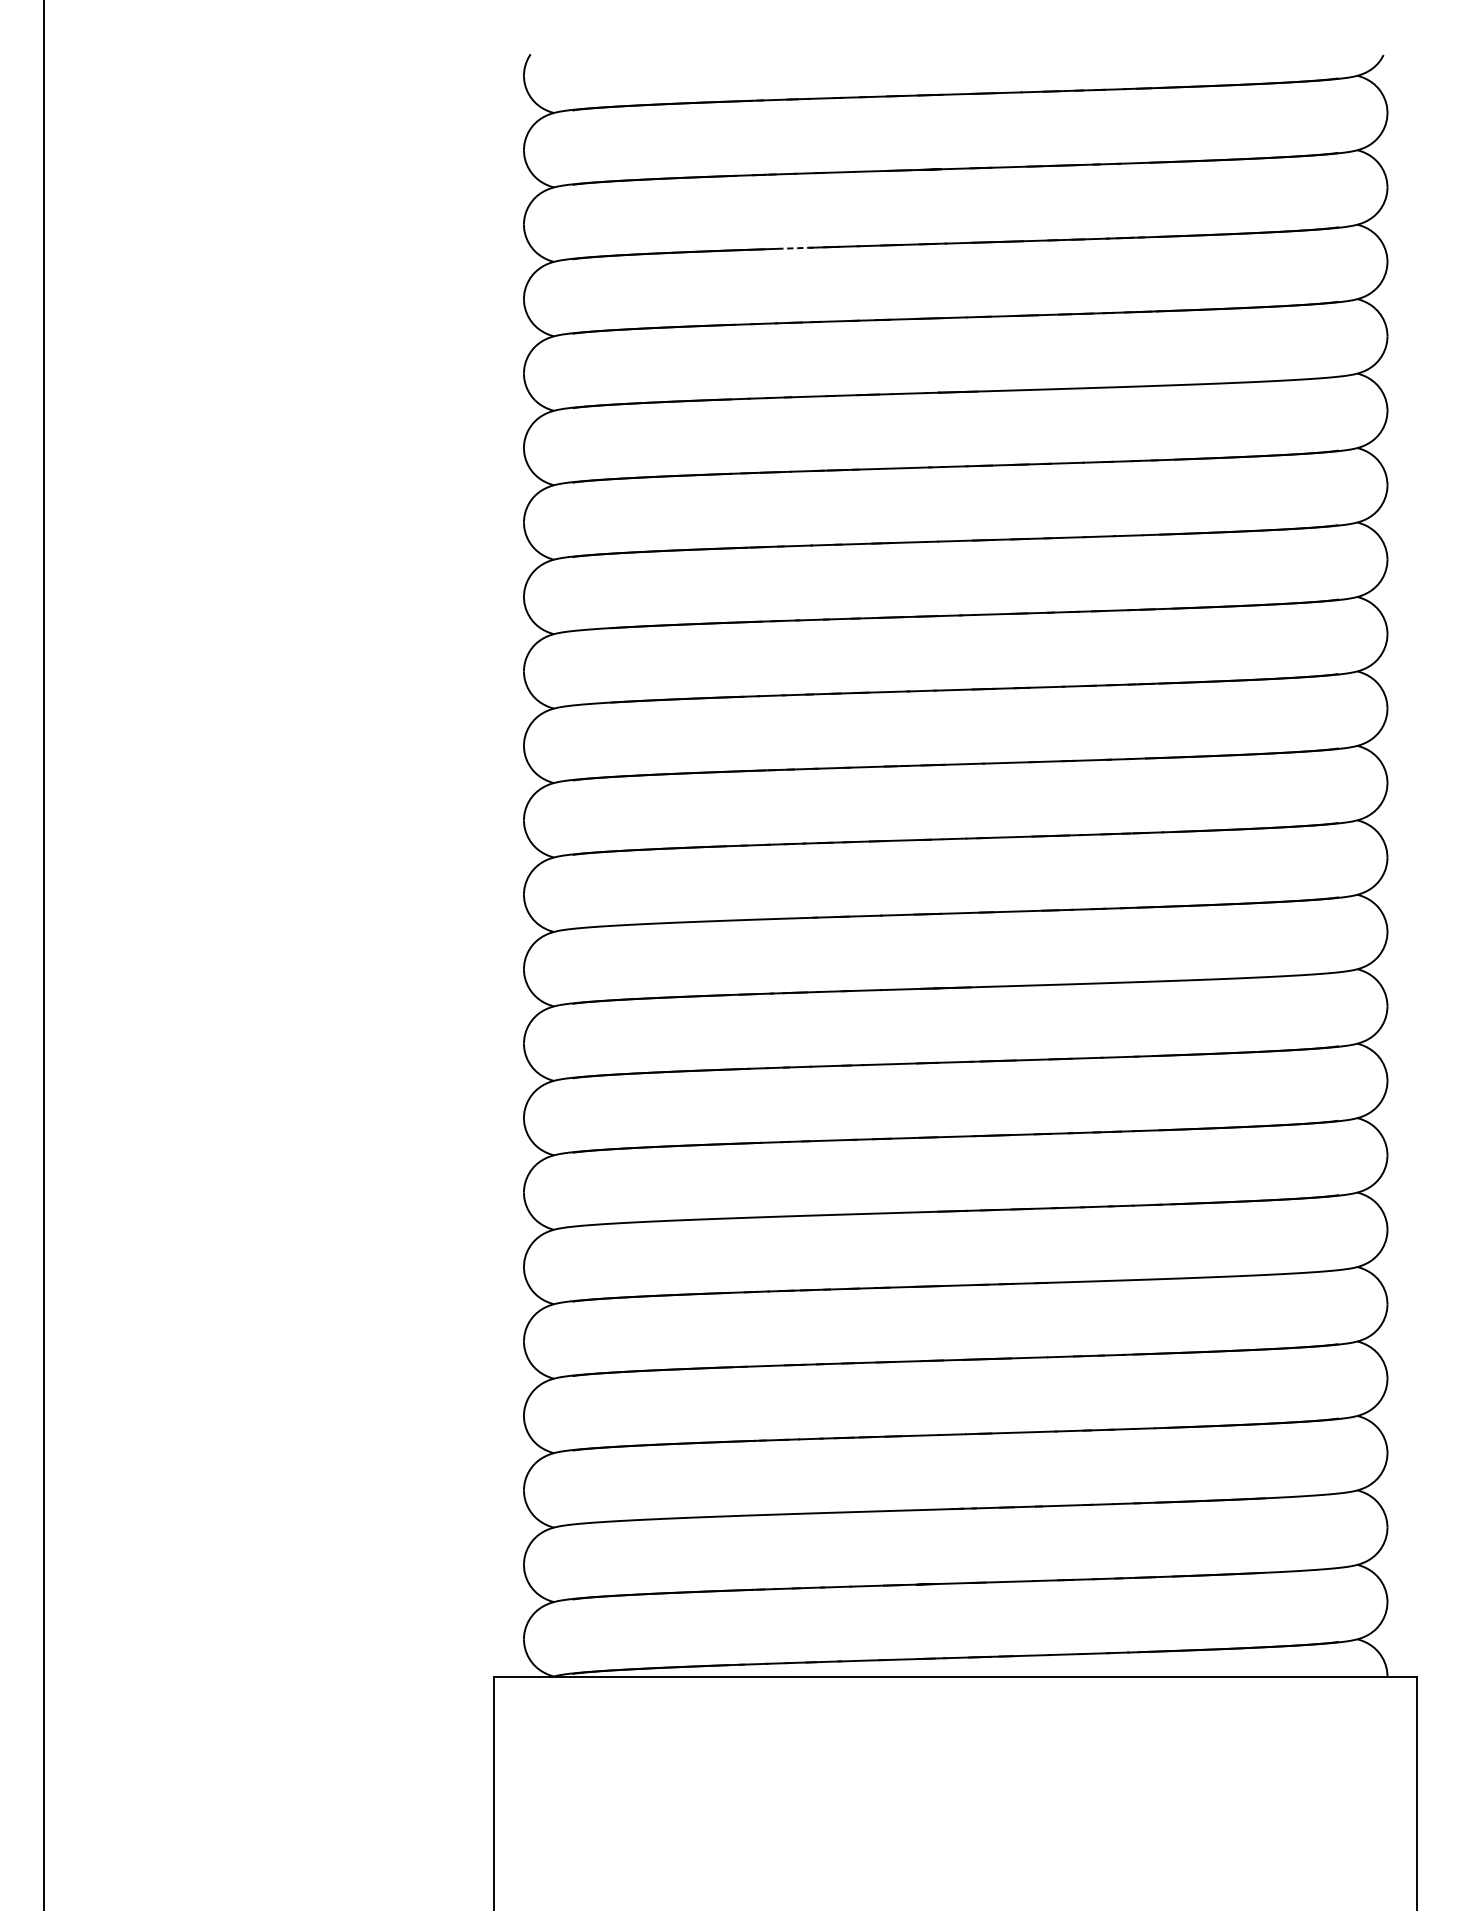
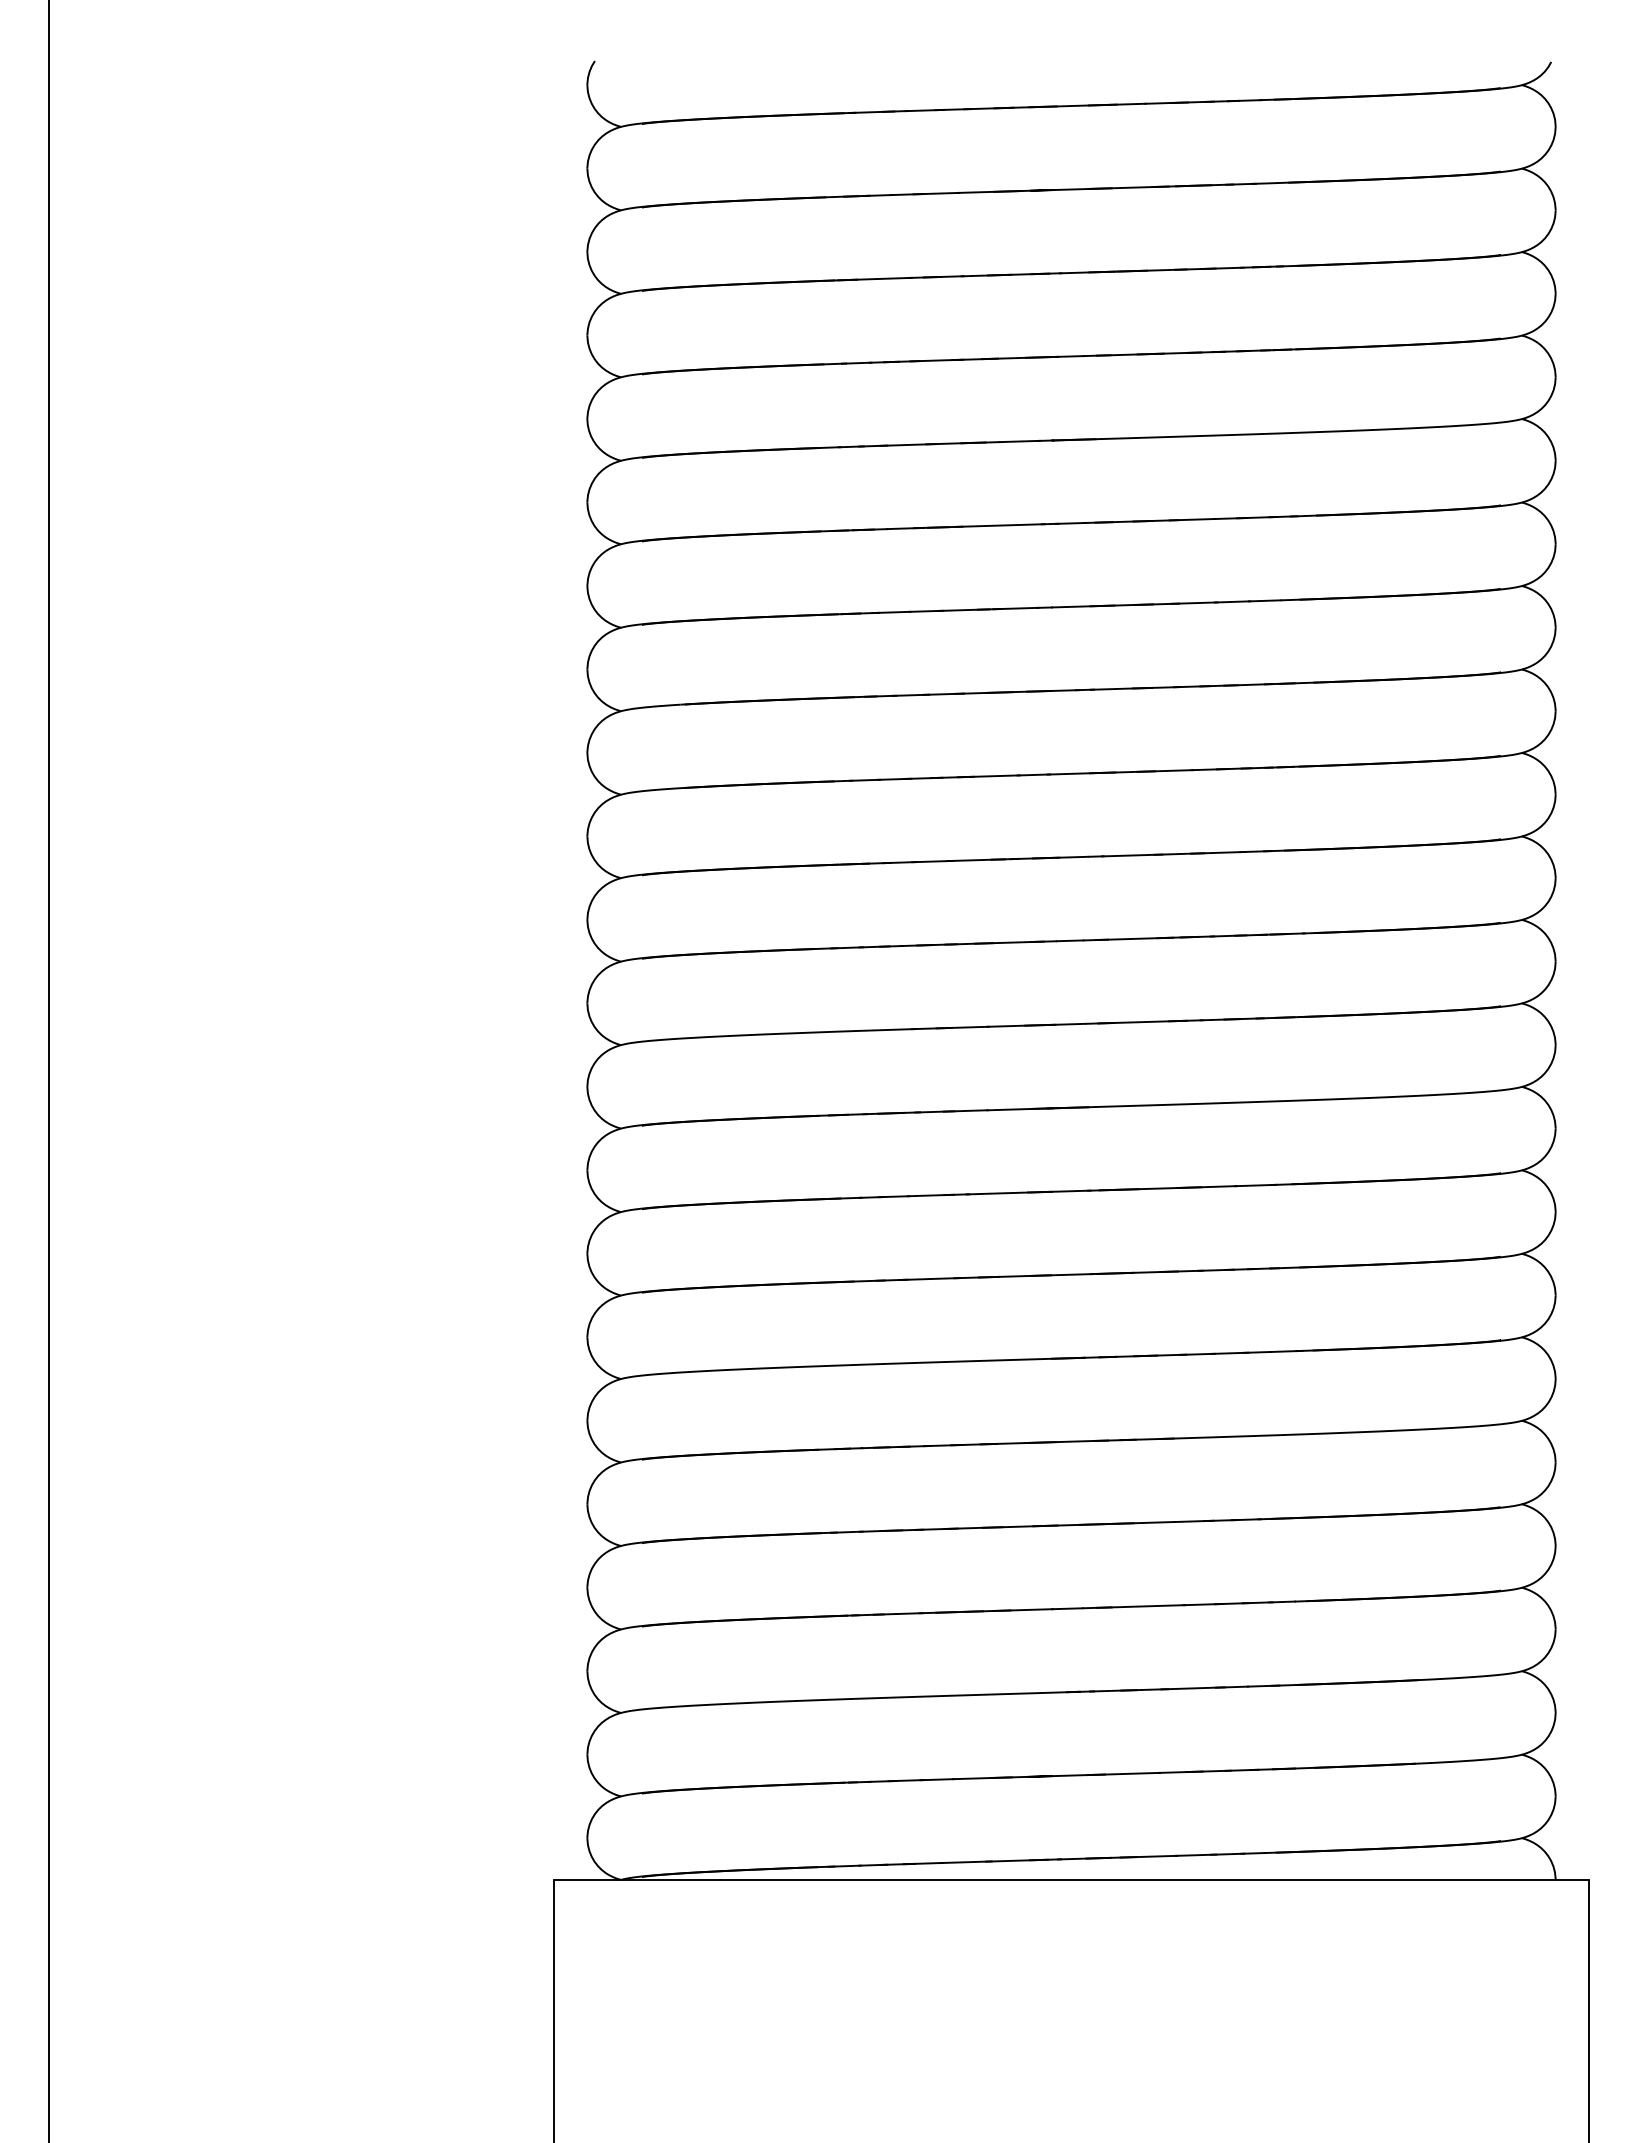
line: (796, 248) -> (893, 278), dashed -> solid

